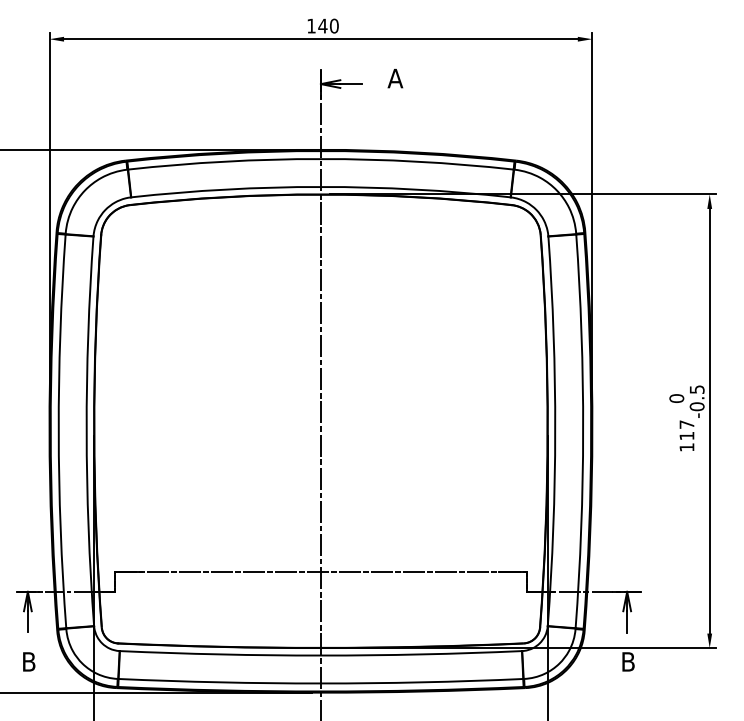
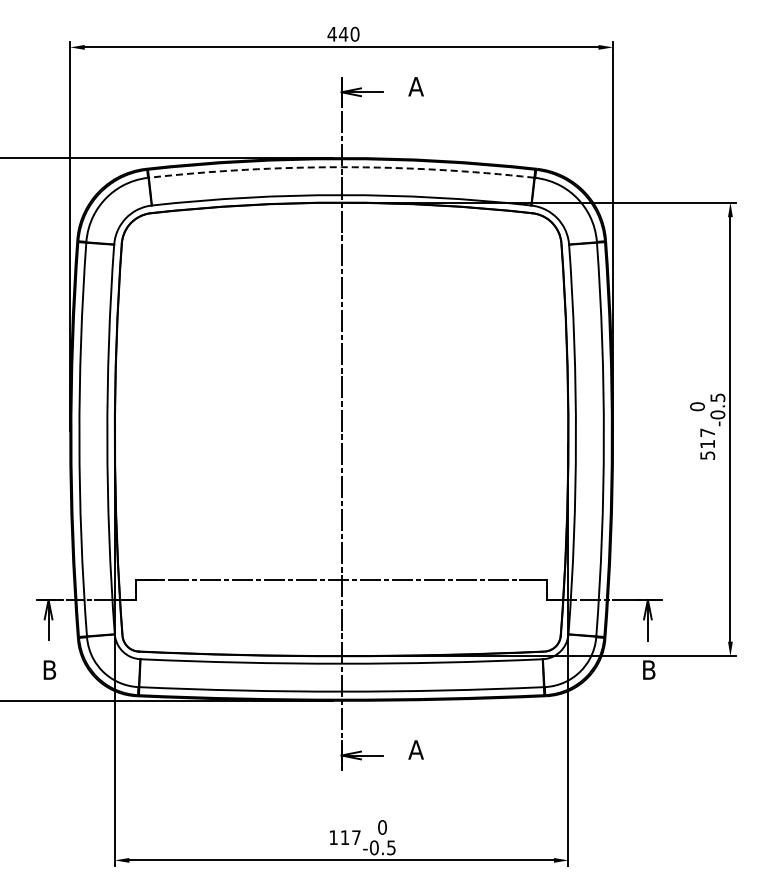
text: (310, 26) -> (331, 34), 140 -> 440
arc: (320, 159) -> (341, 167), solid -> dashed
text: (686, 447) -> (707, 455), 117 -> 517

